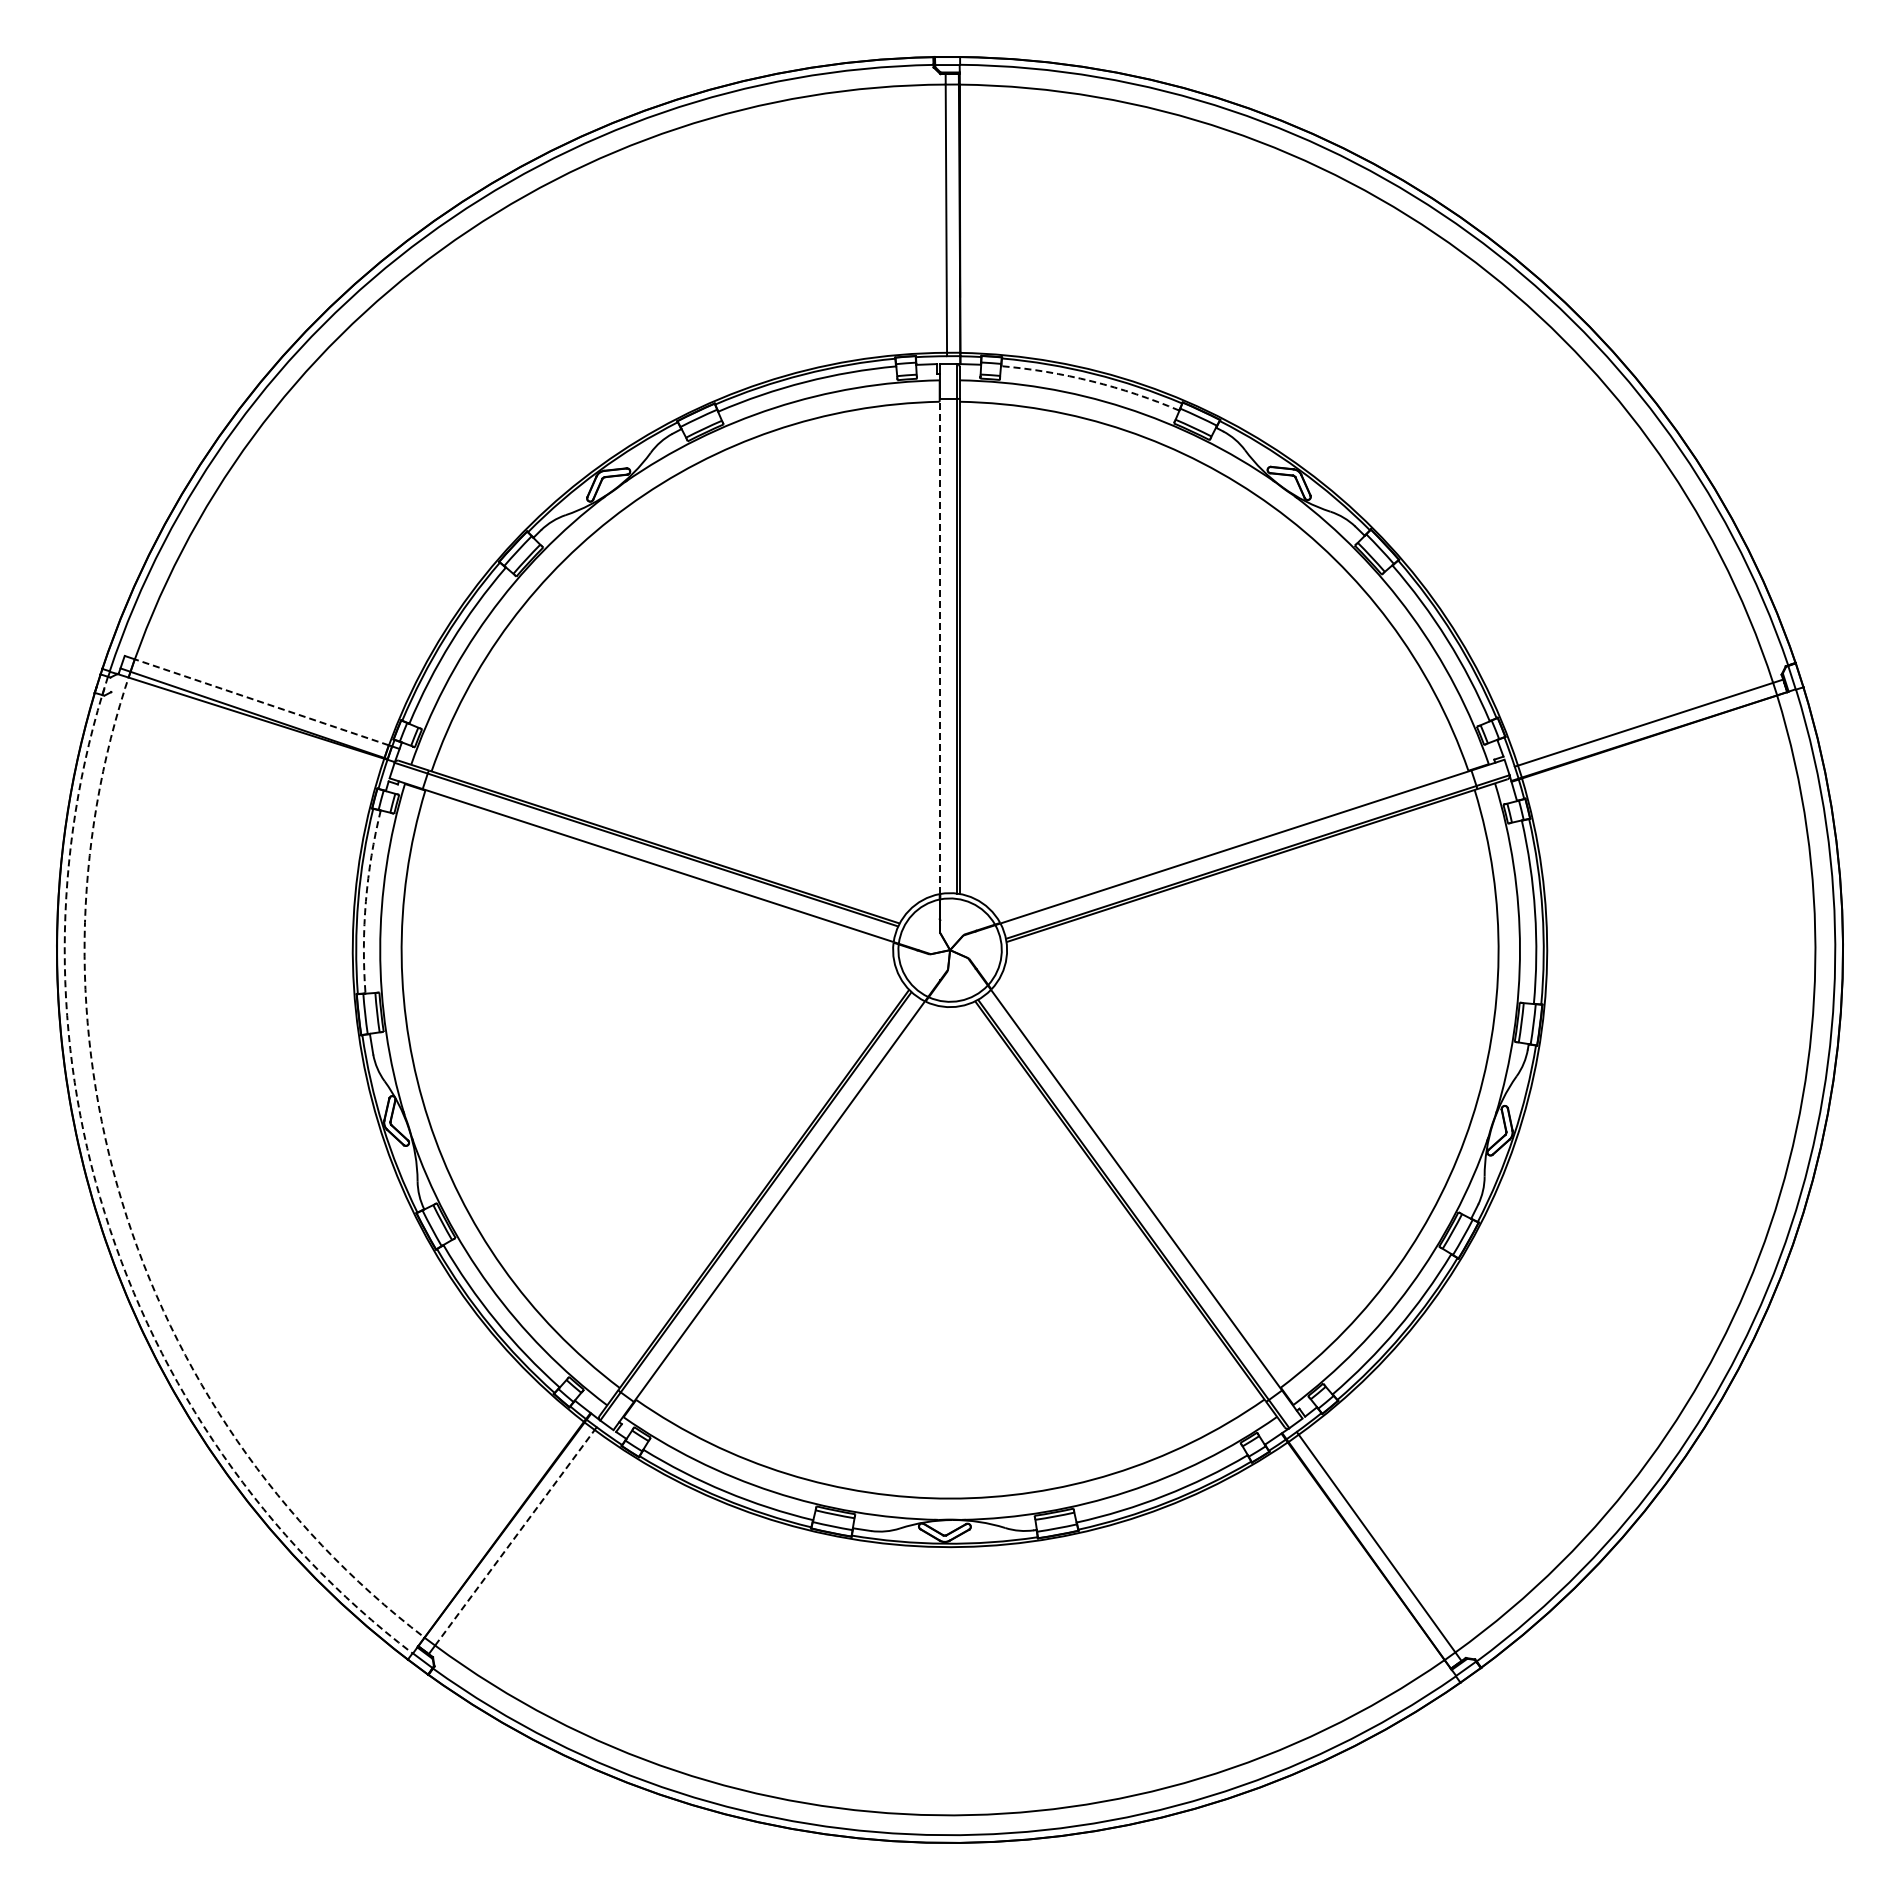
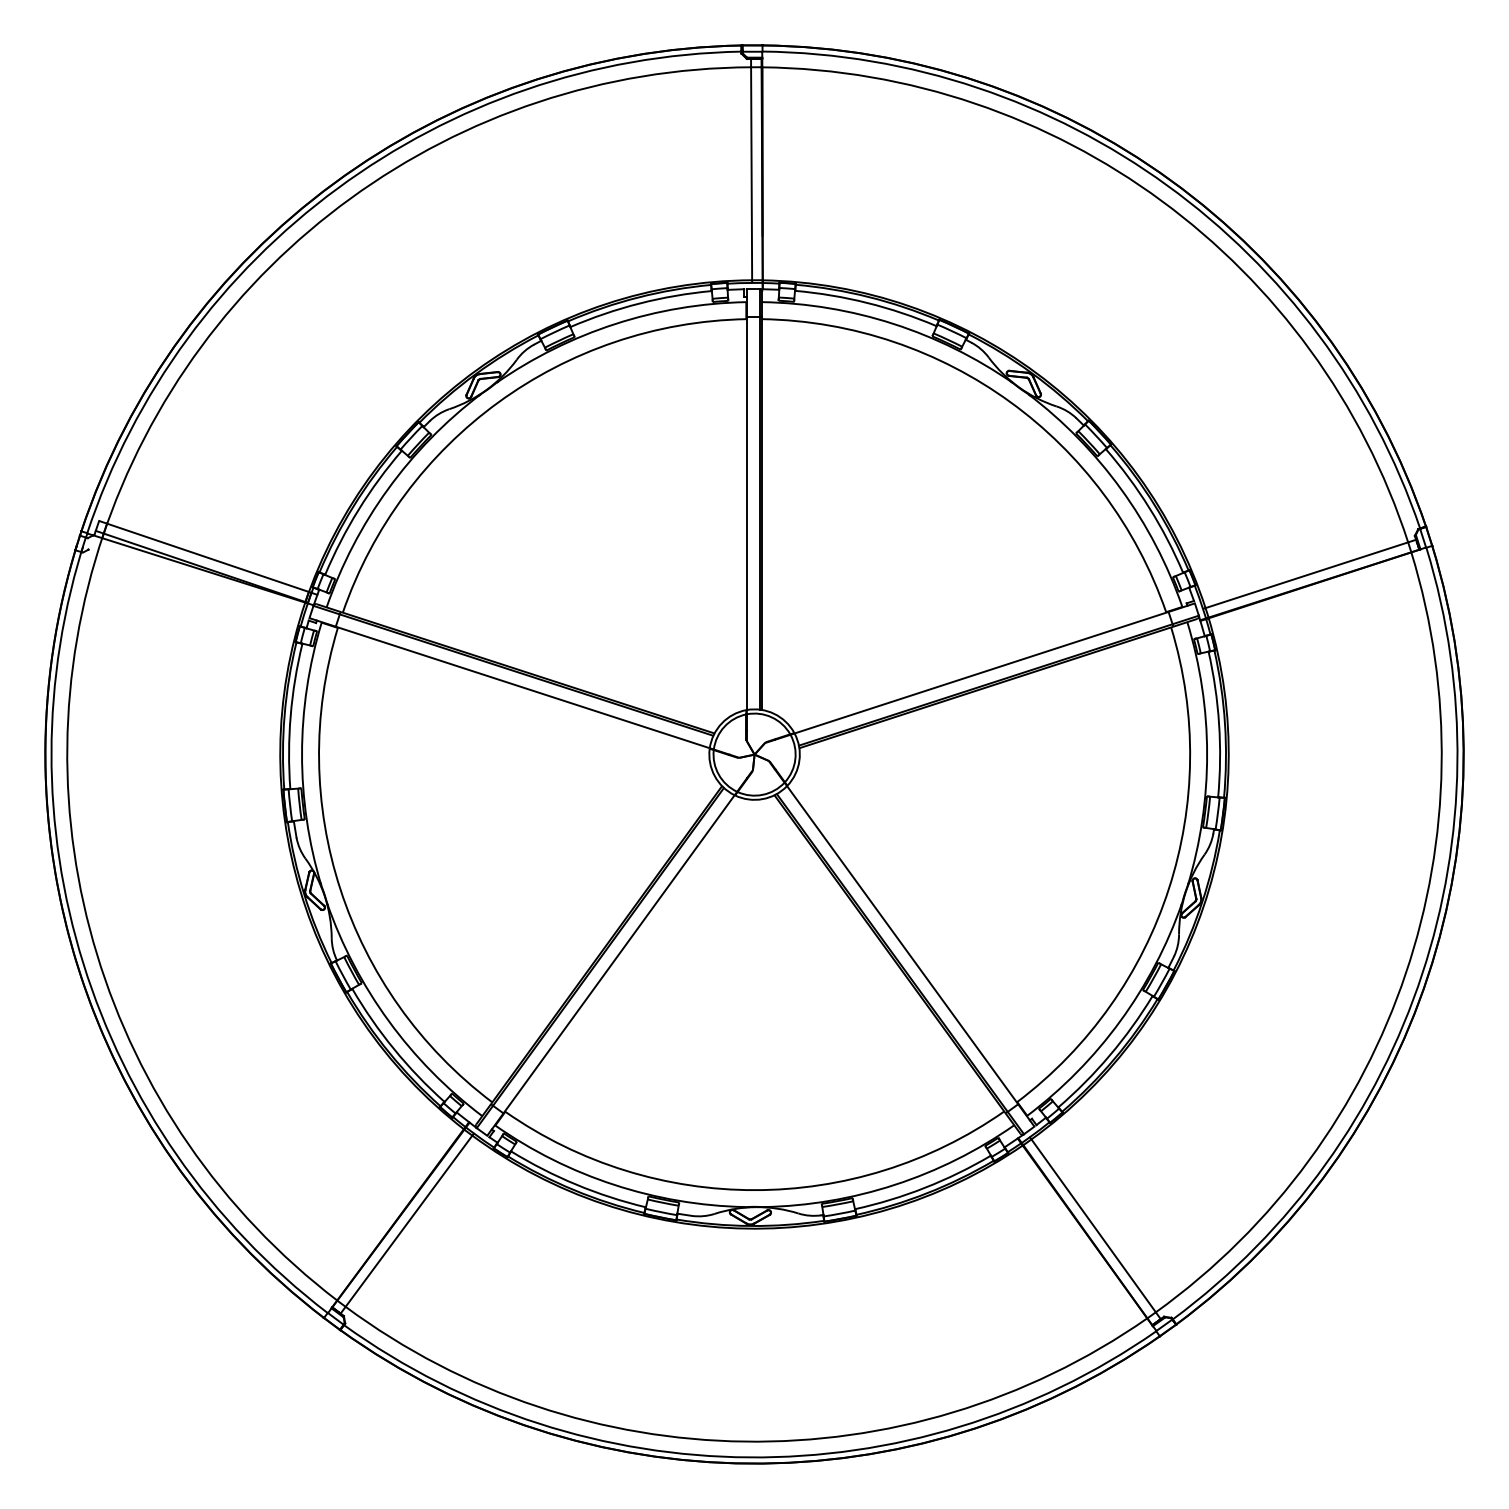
arc: (1092, 381) -> (867, 303), dashed -> solid
line: (940, 646) -> (746, 513), dashed -> solid
line: (261, 702) -> (207, 557), dashed -> solid
arc: (365, 901) -> (290, 715), dashed -> solid
arc: (122, 1202) -> (97, 955), dashed -> solid
arc: (104, 1213) -> (83, 963), dashed -> solid
line: (515, 1537) -> (409, 1221), dashed -> solid

